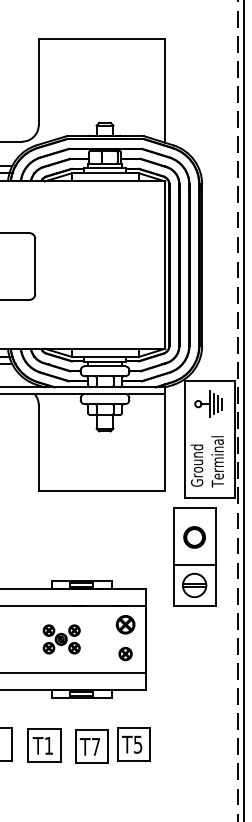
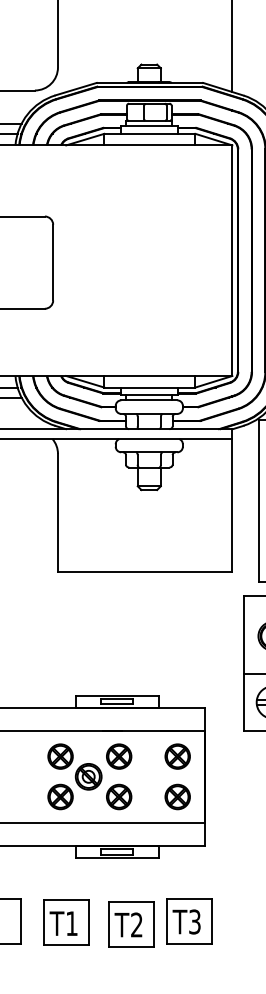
part: (61, 639) -> (89, 776), size x1.67
part: (125, 653) -> (177, 796), size x1.43
text: (138, 743) -> (195, 920), T5 -> T3
text: (95, 746) -> (136, 924), T7 -> T2

